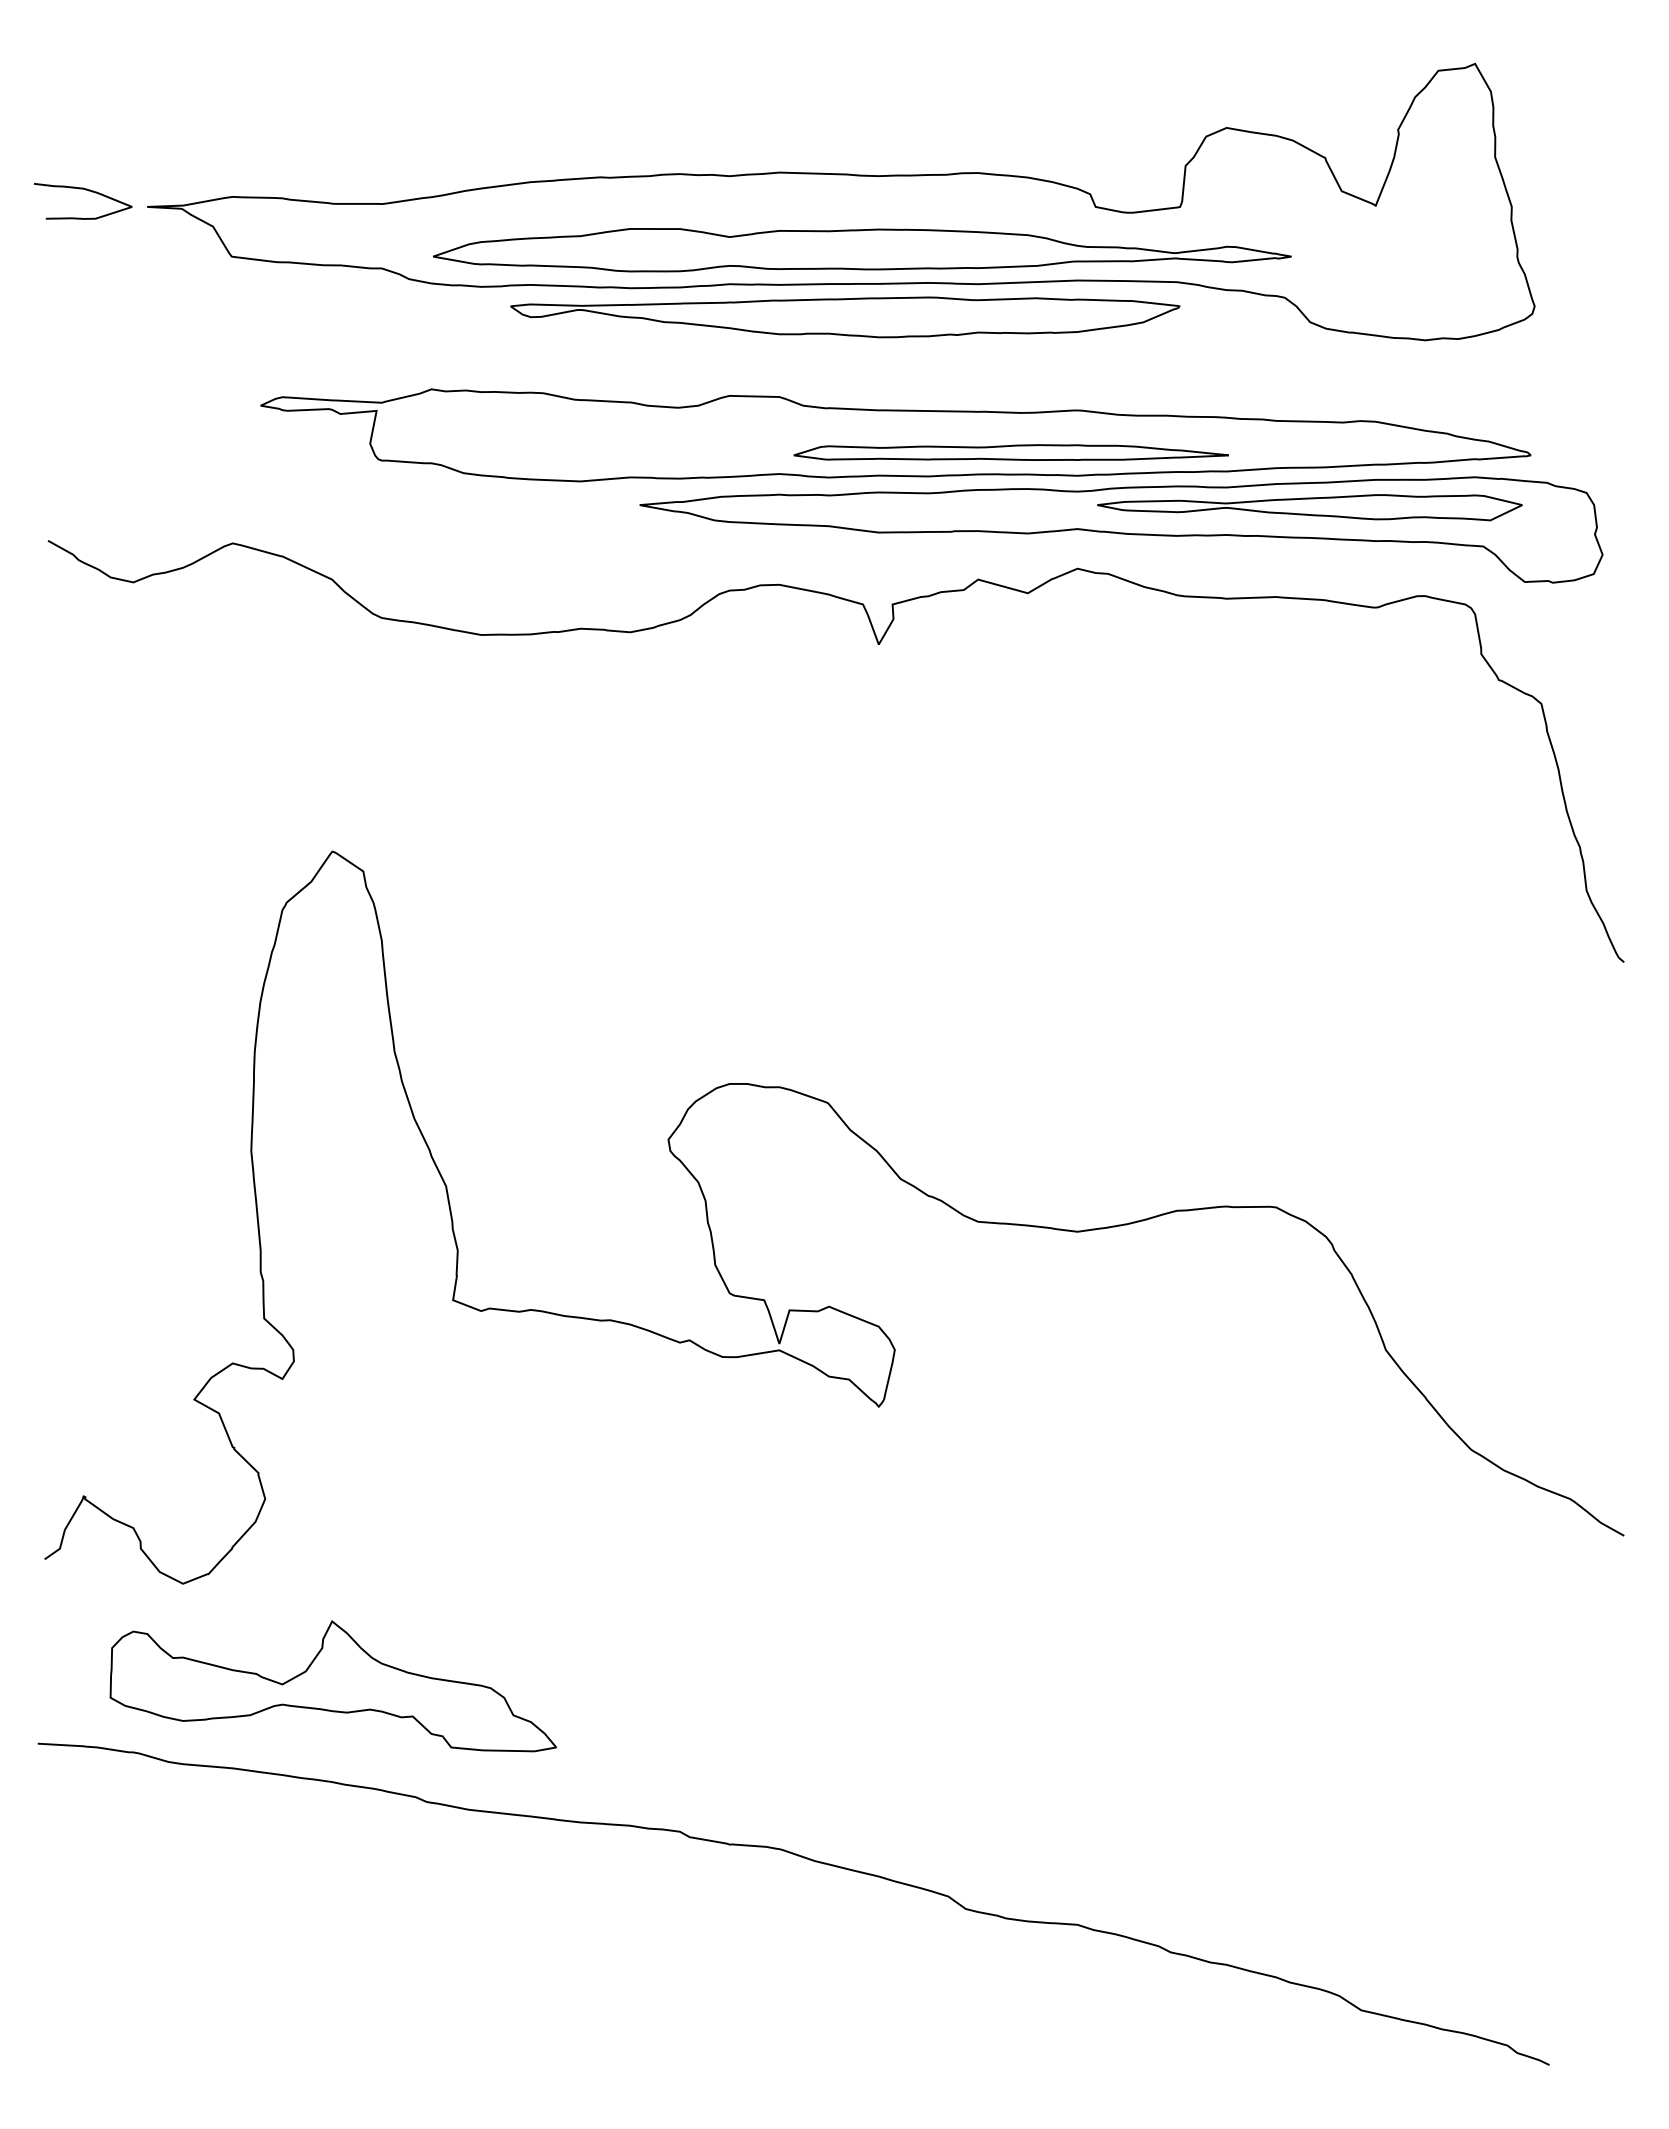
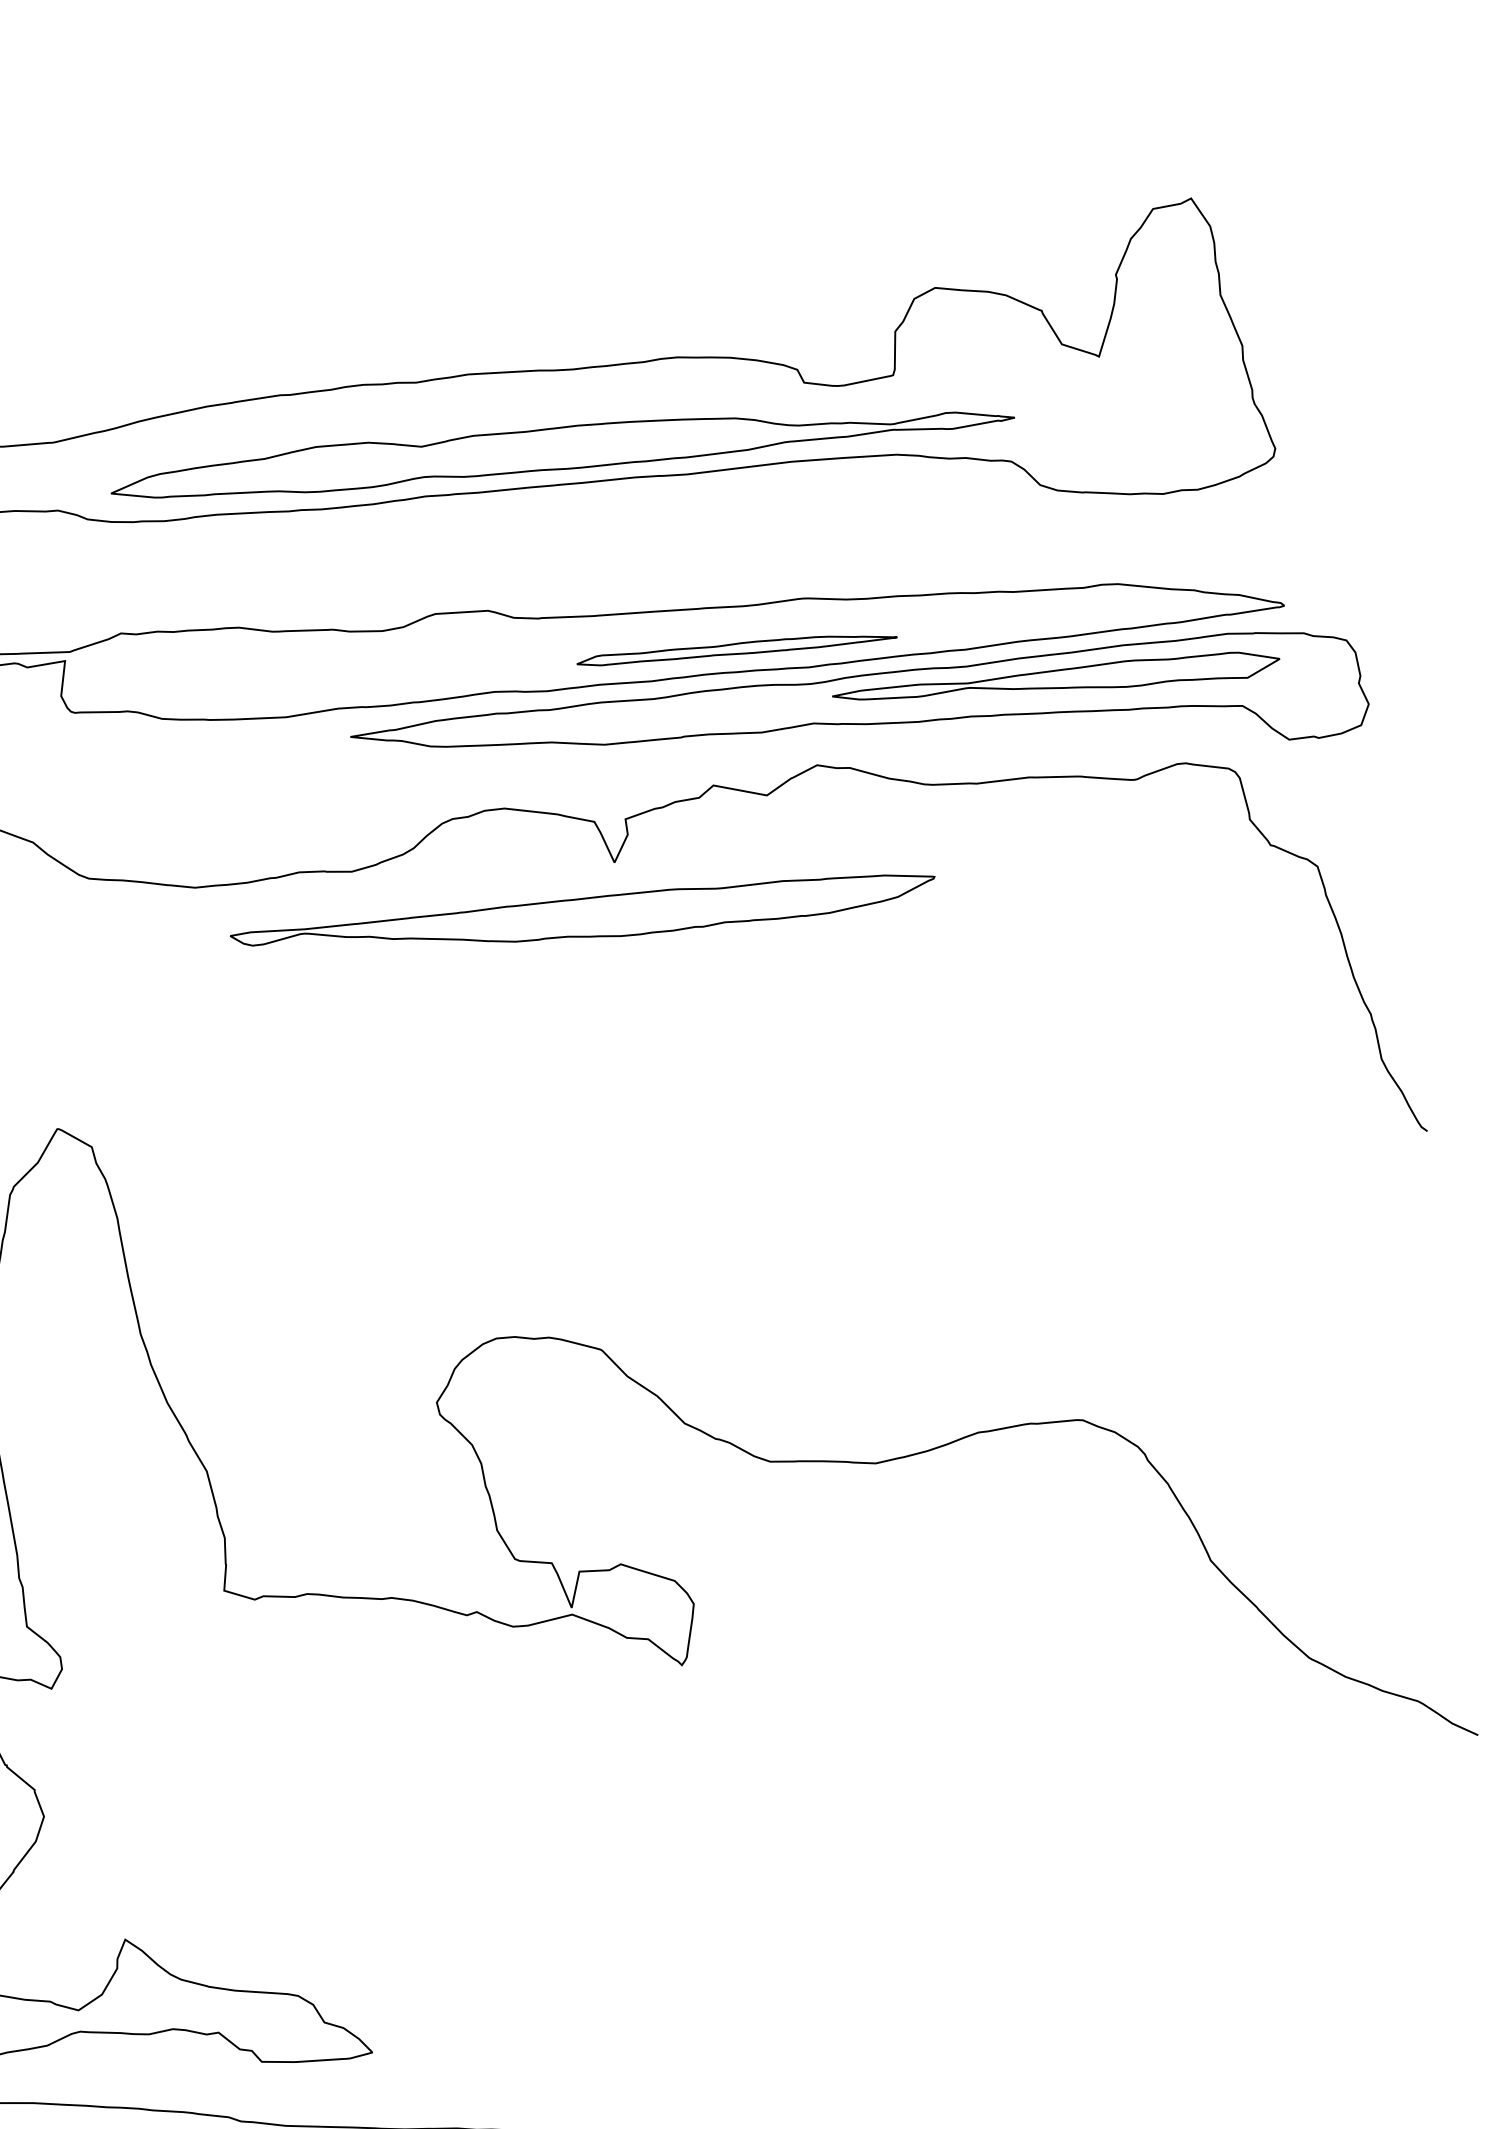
part: (845, 317) -> (583, 918), moved
part: (1010, 452) -> (736, 648), size x0.7

